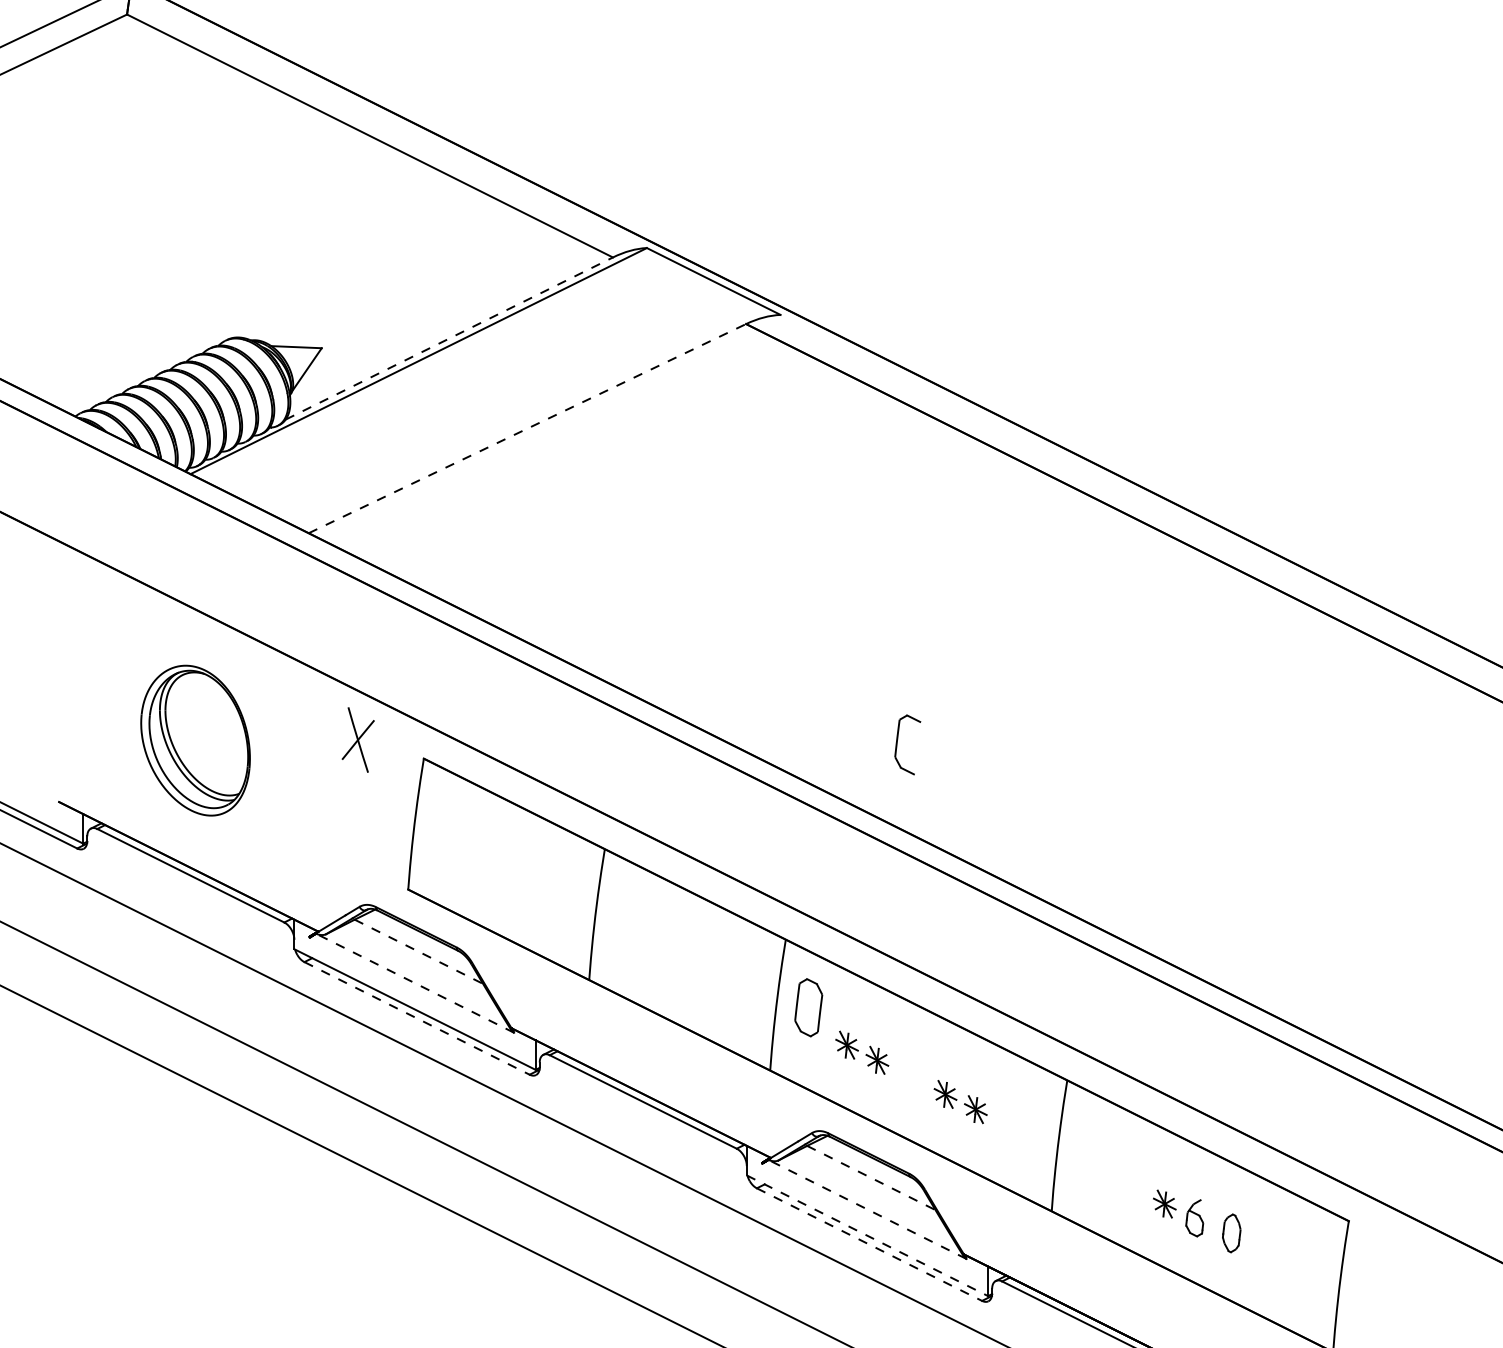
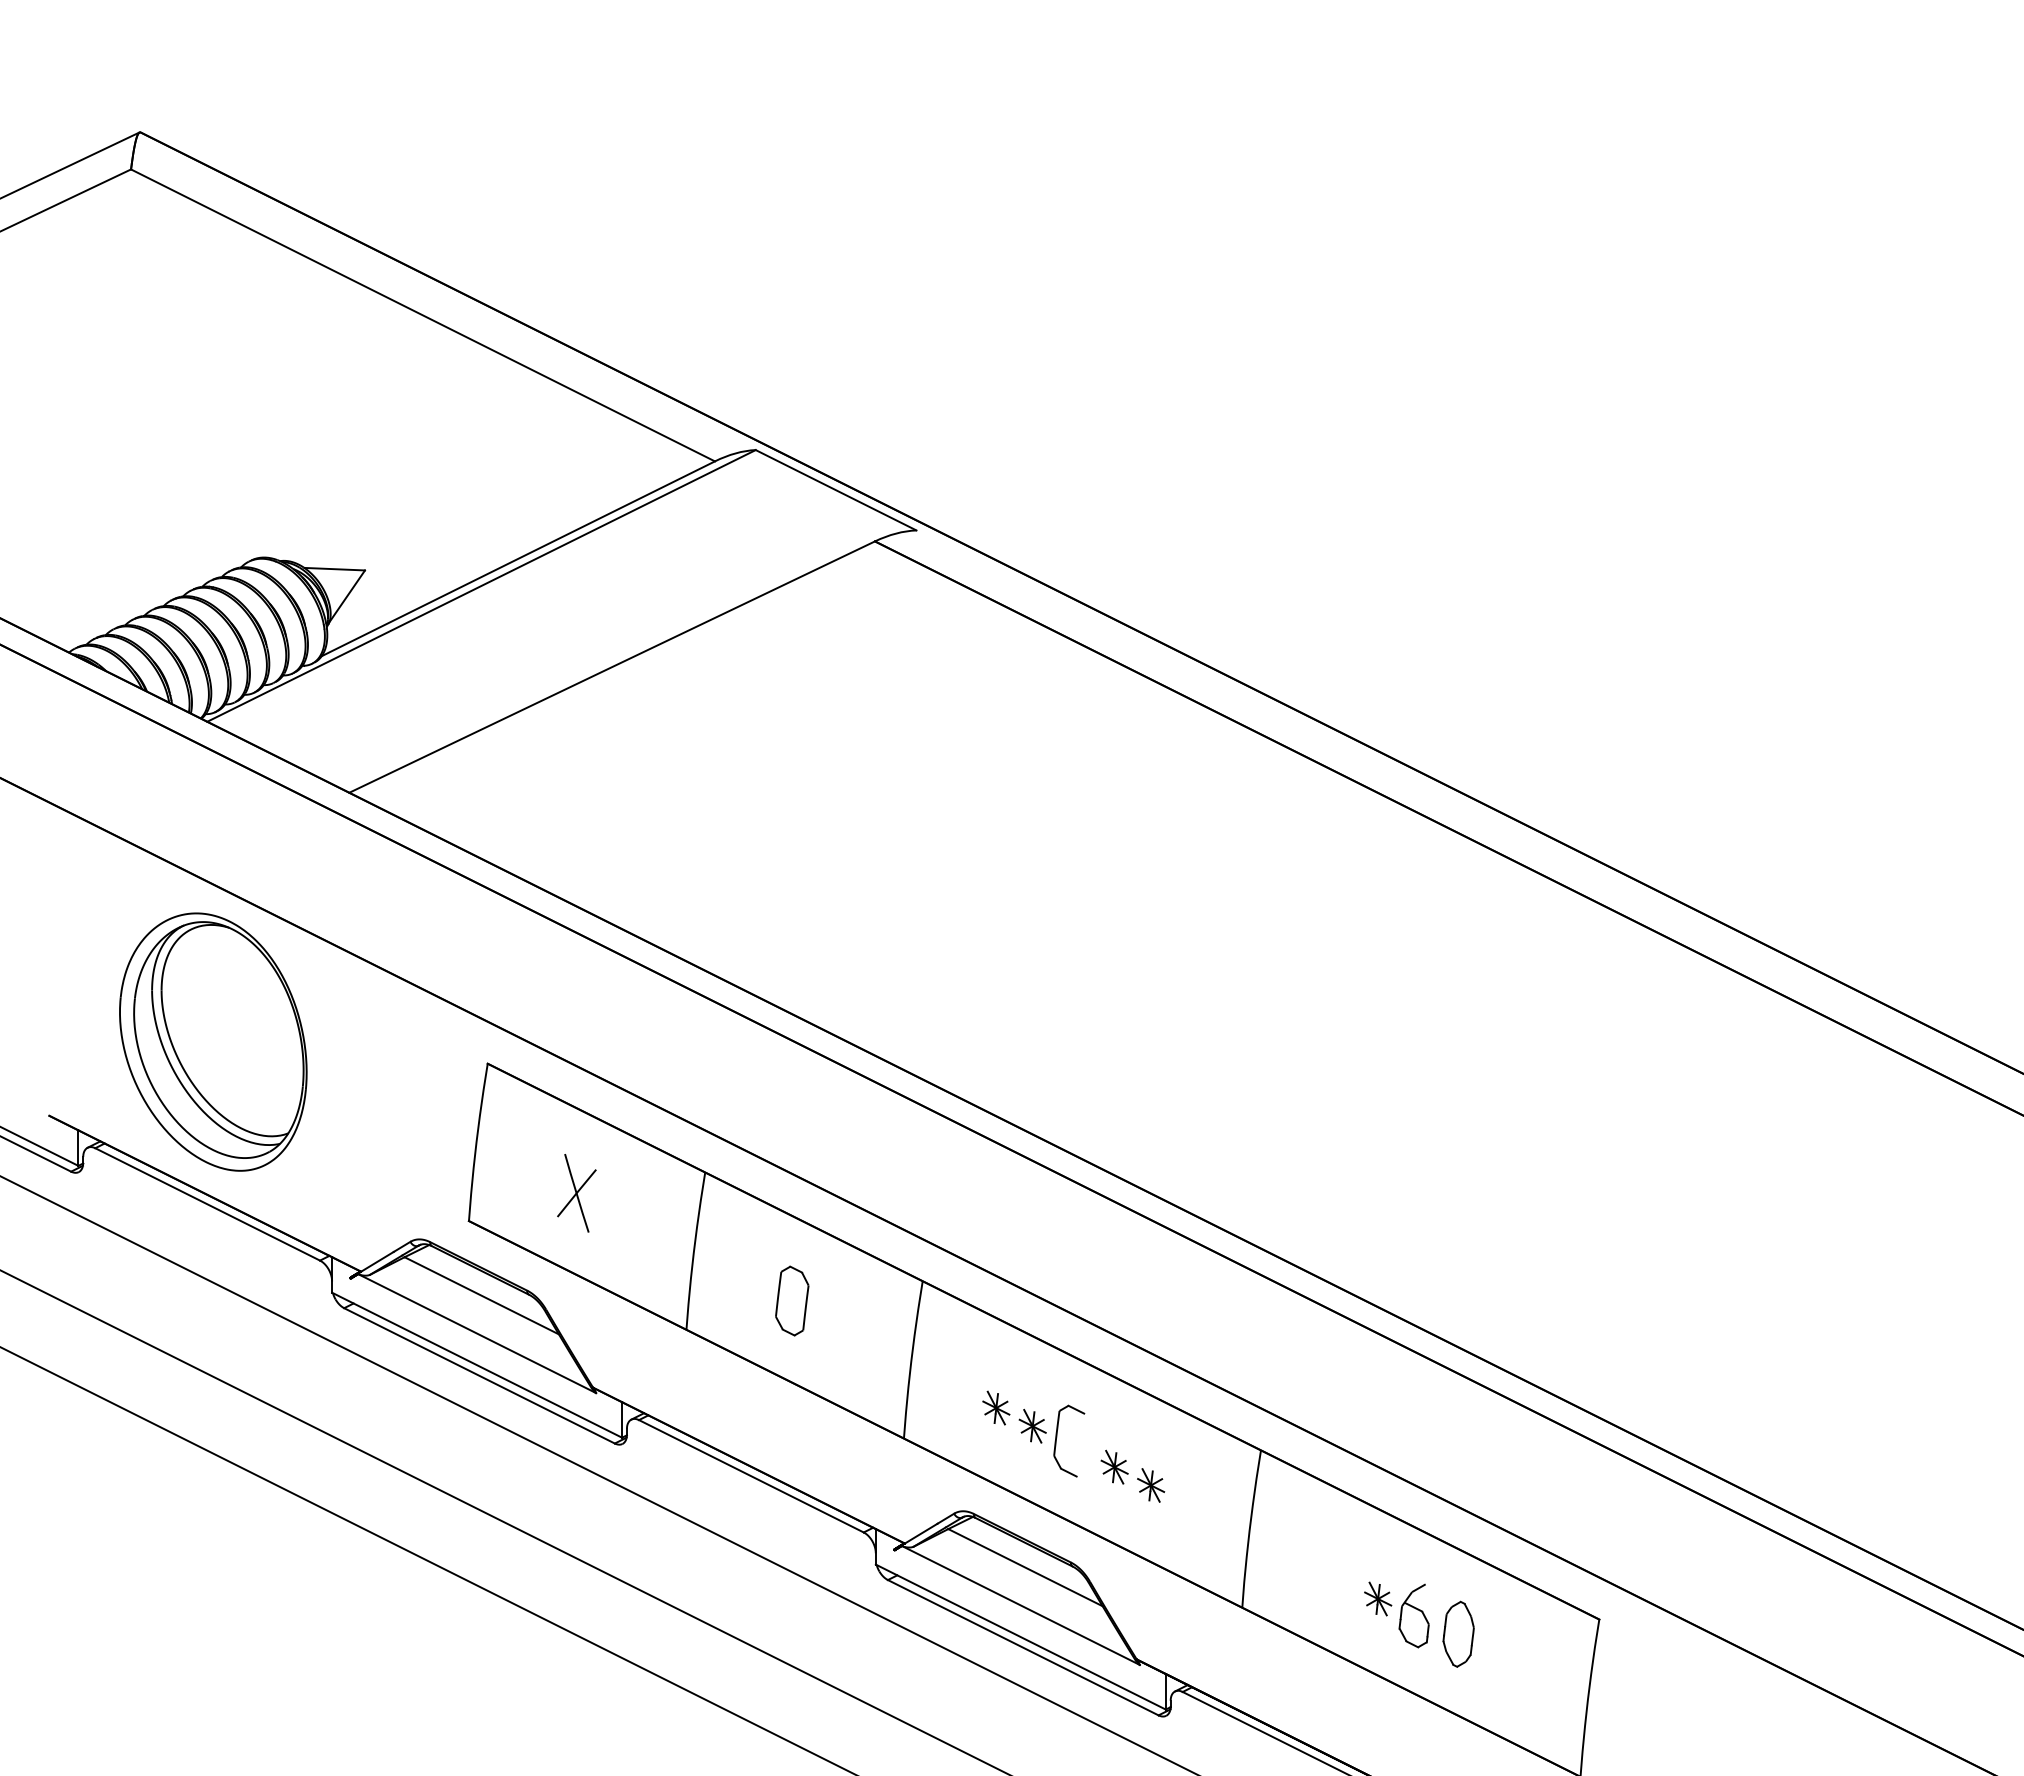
line: (449, 338) -> (518, 558), dashed -> solid
line: (527, 428) -> (612, 666), dashed -> solid
part: (195, 740) -> (213, 1041), size x1.43
part: (357, 740) -> (576, 1193), moved
part: (897, 741) -> (1057, 1437), moved
line: (419, 952) -> (482, 1296), dashed -> solid
line: (414, 983) -> (476, 1333), dashed -> solid
part: (808, 1007) -> (792, 1300), moved
line: (417, 1018) -> (479, 1376), dashed -> solid
line: (871, 1177) -> (1025, 1567), dashed -> solid
line: (867, 1209) -> (1020, 1605), dashed -> solid
part: (1194, 1217) -> (1413, 1615), size x1.43
part: (1231, 1232) -> (1458, 1633), size x1.43
line: (868, 1236) -> (1021, 1637), dashed -> solid
line: (869, 1244) -> (1023, 1647), dashed -> solid

